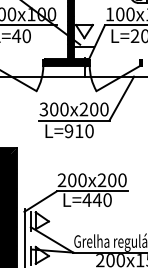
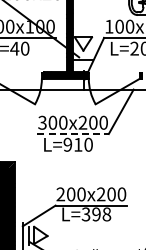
line: (74, 120) -> (73, 133), solid -> dashed
text: (96, 200) -> (95, 214), L=440 -> L=398

